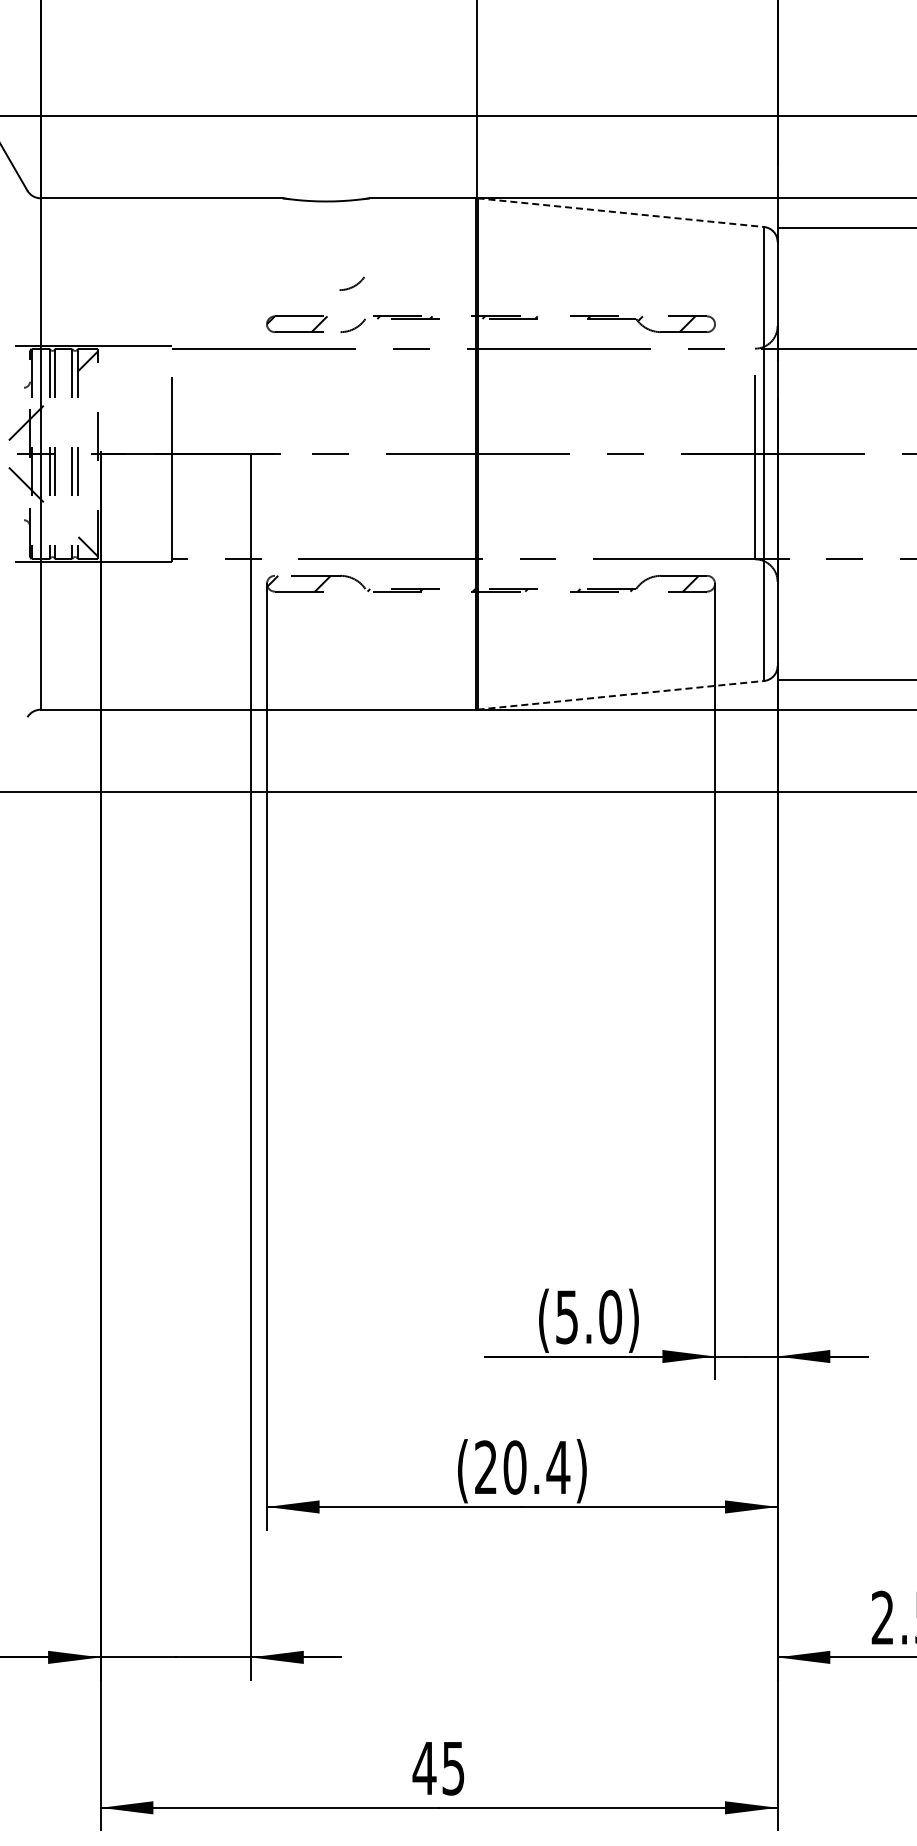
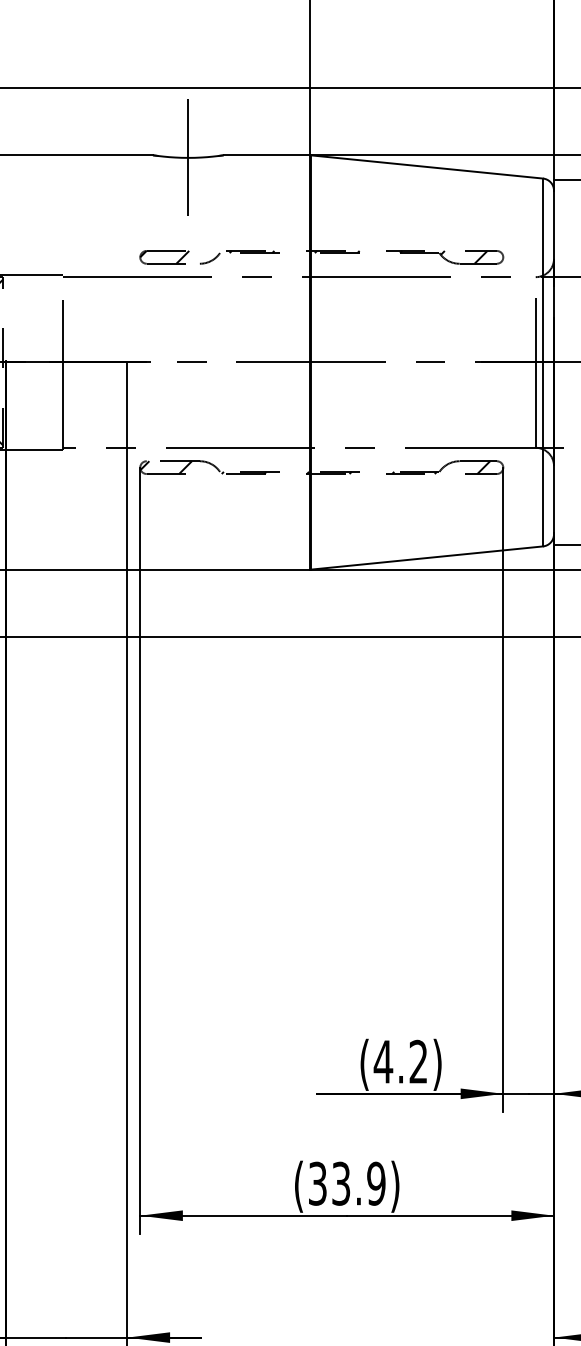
line: (326, 201) -> (188, 157), added
line: (620, 212) -> (426, 166), dashed -> solid
arc: (353, 285) -> (210, 225), removed
line: (620, 695) -> (426, 558), dashed -> solid
text: (588, 1317) -> (400, 1062), (5.0) -> (4.2)
text: (522, 1467) -> (347, 1183), (20.4) -> (33.9)

